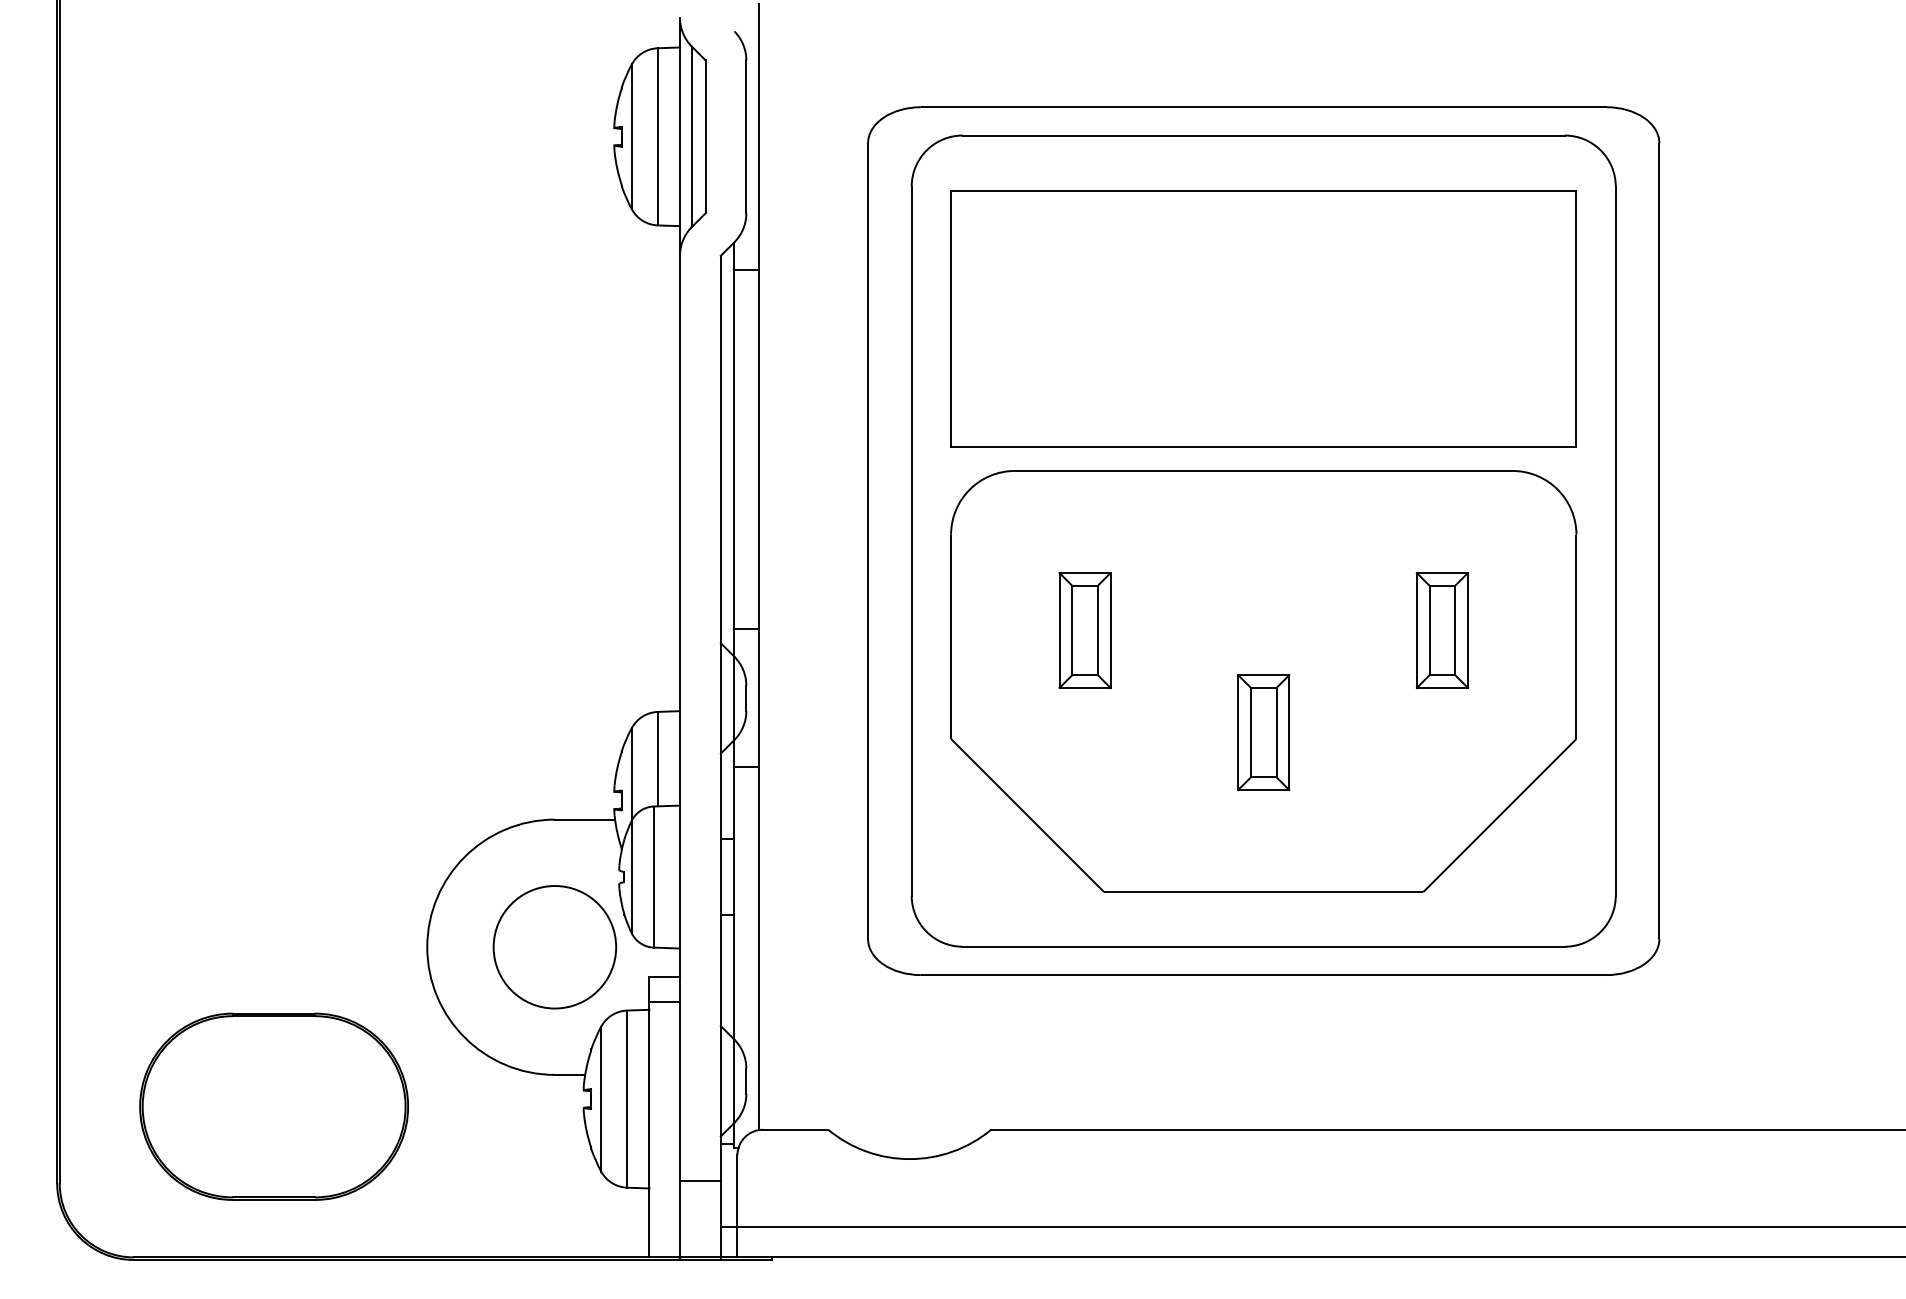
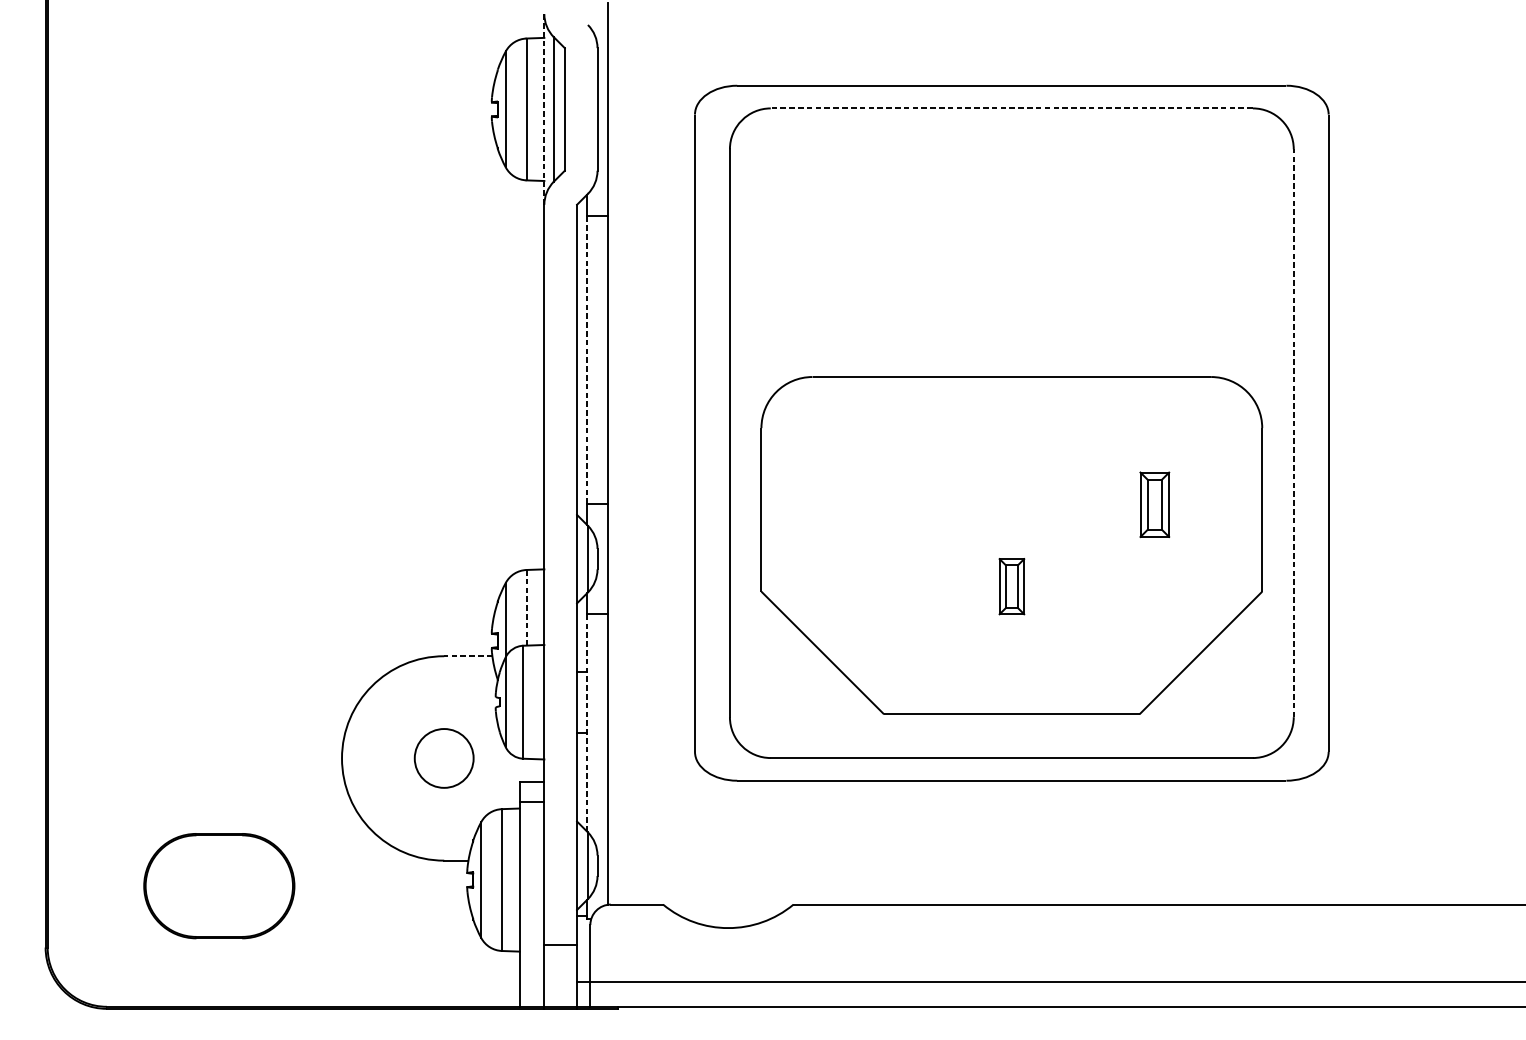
line: (1263, 135) -> (1011, 108), solid -> dashed
line: (679, 137) -> (543, 109), solid -> dashed
part: (1263, 318) -> (1011, 254), removed
line: (733, 449) -> (587, 359), solid -> dashed
line: (1615, 541) -> (1293, 433), solid -> dashed
part: (1084, 630) -> (868, 504), removed
part: (1441, 630) -> (1154, 504), size x0.7
part: (1263, 732) -> (1011, 586), size x0.6
line: (657, 759) -> (526, 608), solid -> dashed
line: (584, 819) -> (467, 656), solid -> dashed
line: (733, 903) -> (587, 723), solid -> dashed
circle: (554, 947) -> (443, 758), size x0.6
part: (273, 1106) -> (218, 885), size x0.7

